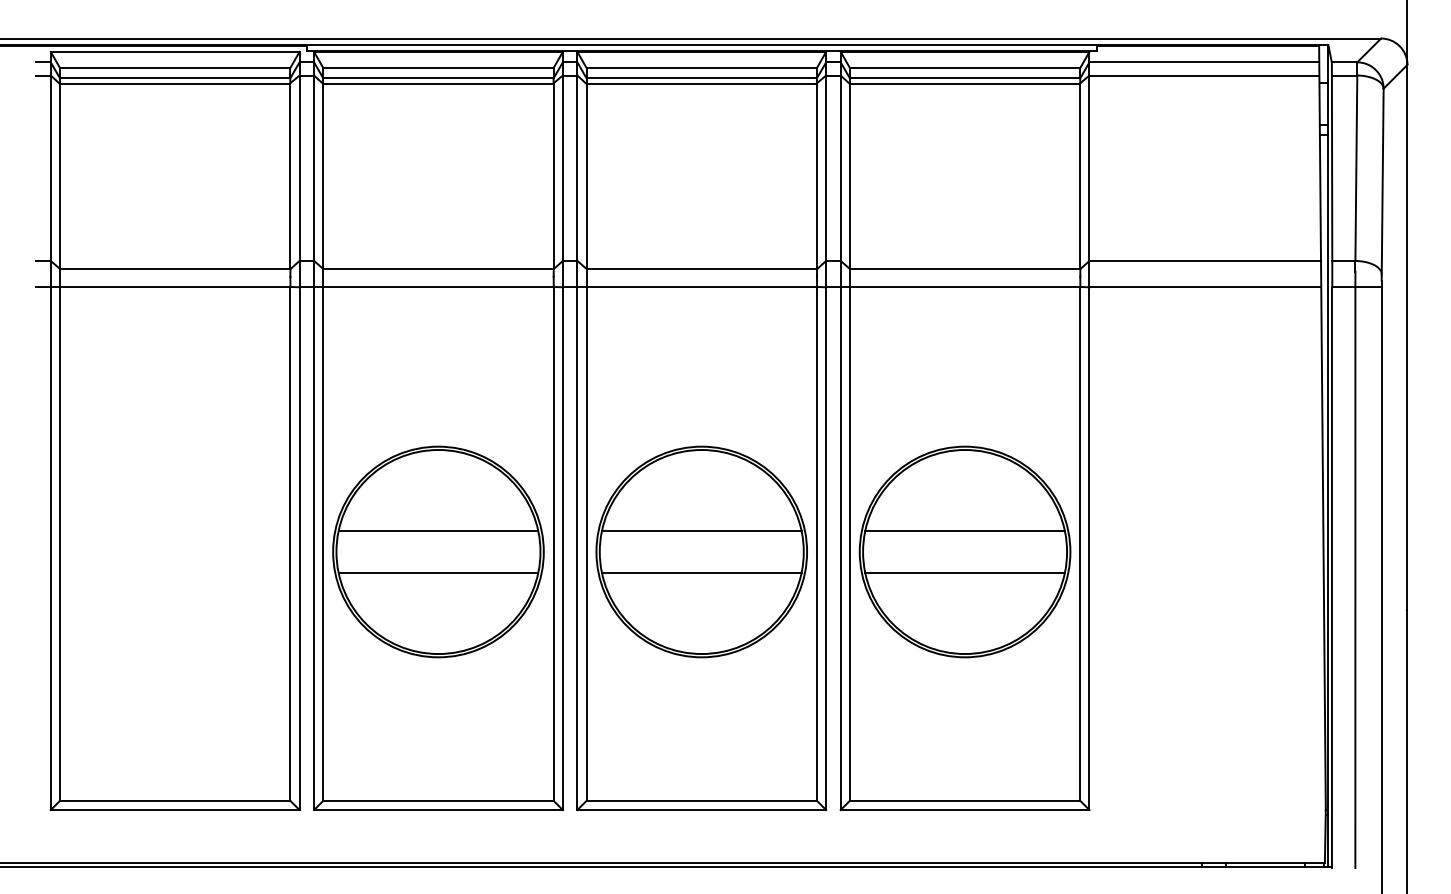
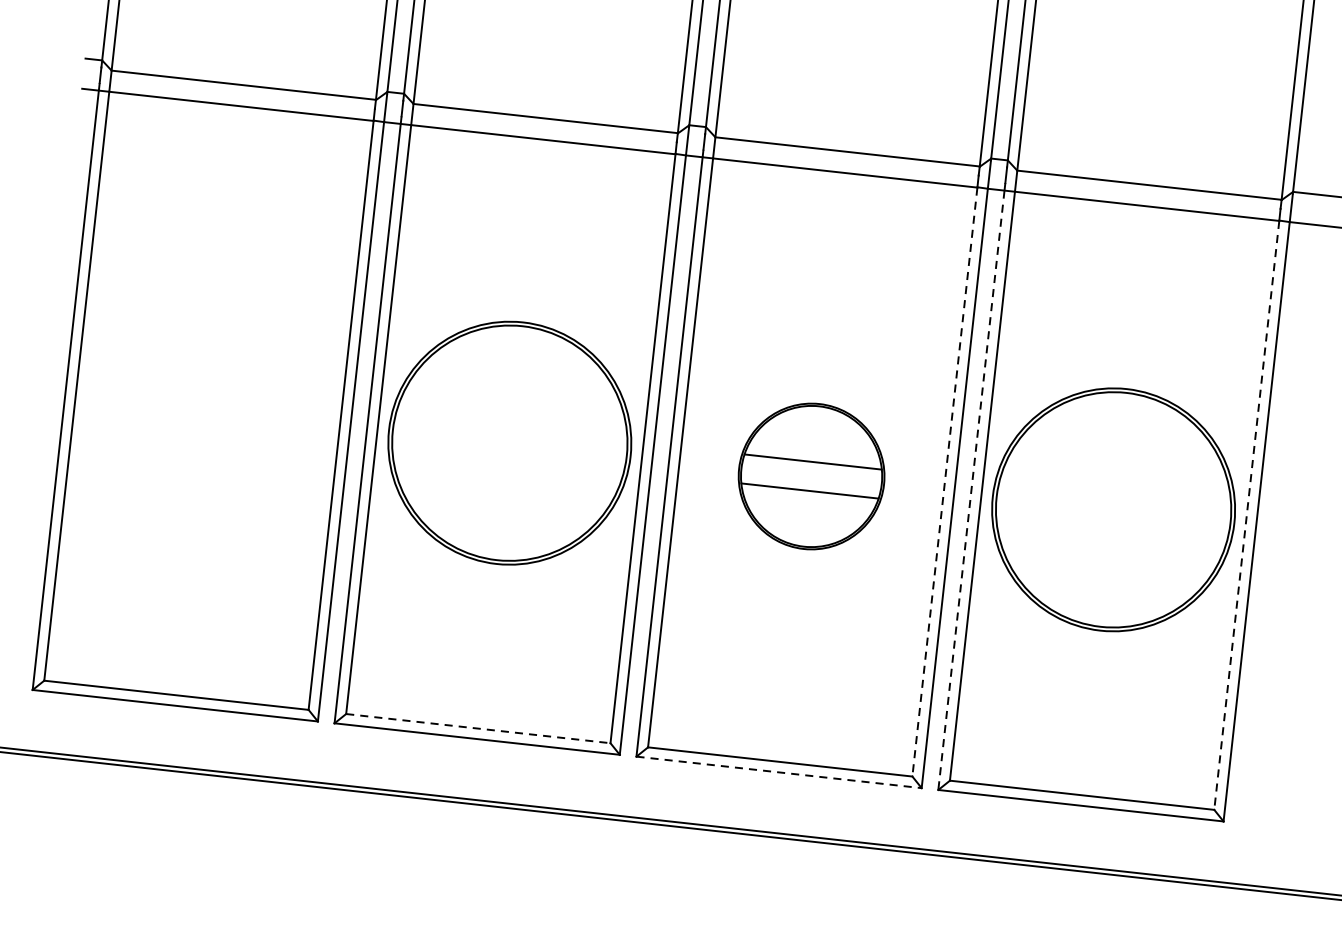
line: (438, 530) -> (512, 418), removed
line: (964, 530) -> (1115, 485), removed
line: (817, 544) -> (945, 482), solid -> dashed
line: (1080, 544) -> (1246, 515), solid -> dashed
line: (840, 549) -> (971, 491), solid -> dashed
part: (701, 551) -> (811, 475), size x0.6
line: (438, 573) -> (507, 467), removed
line: (964, 573) -> (1110, 534), removed
line: (438, 800) -> (478, 728), solid -> dashed
line: (702, 810) -> (779, 773), solid -> dashed

